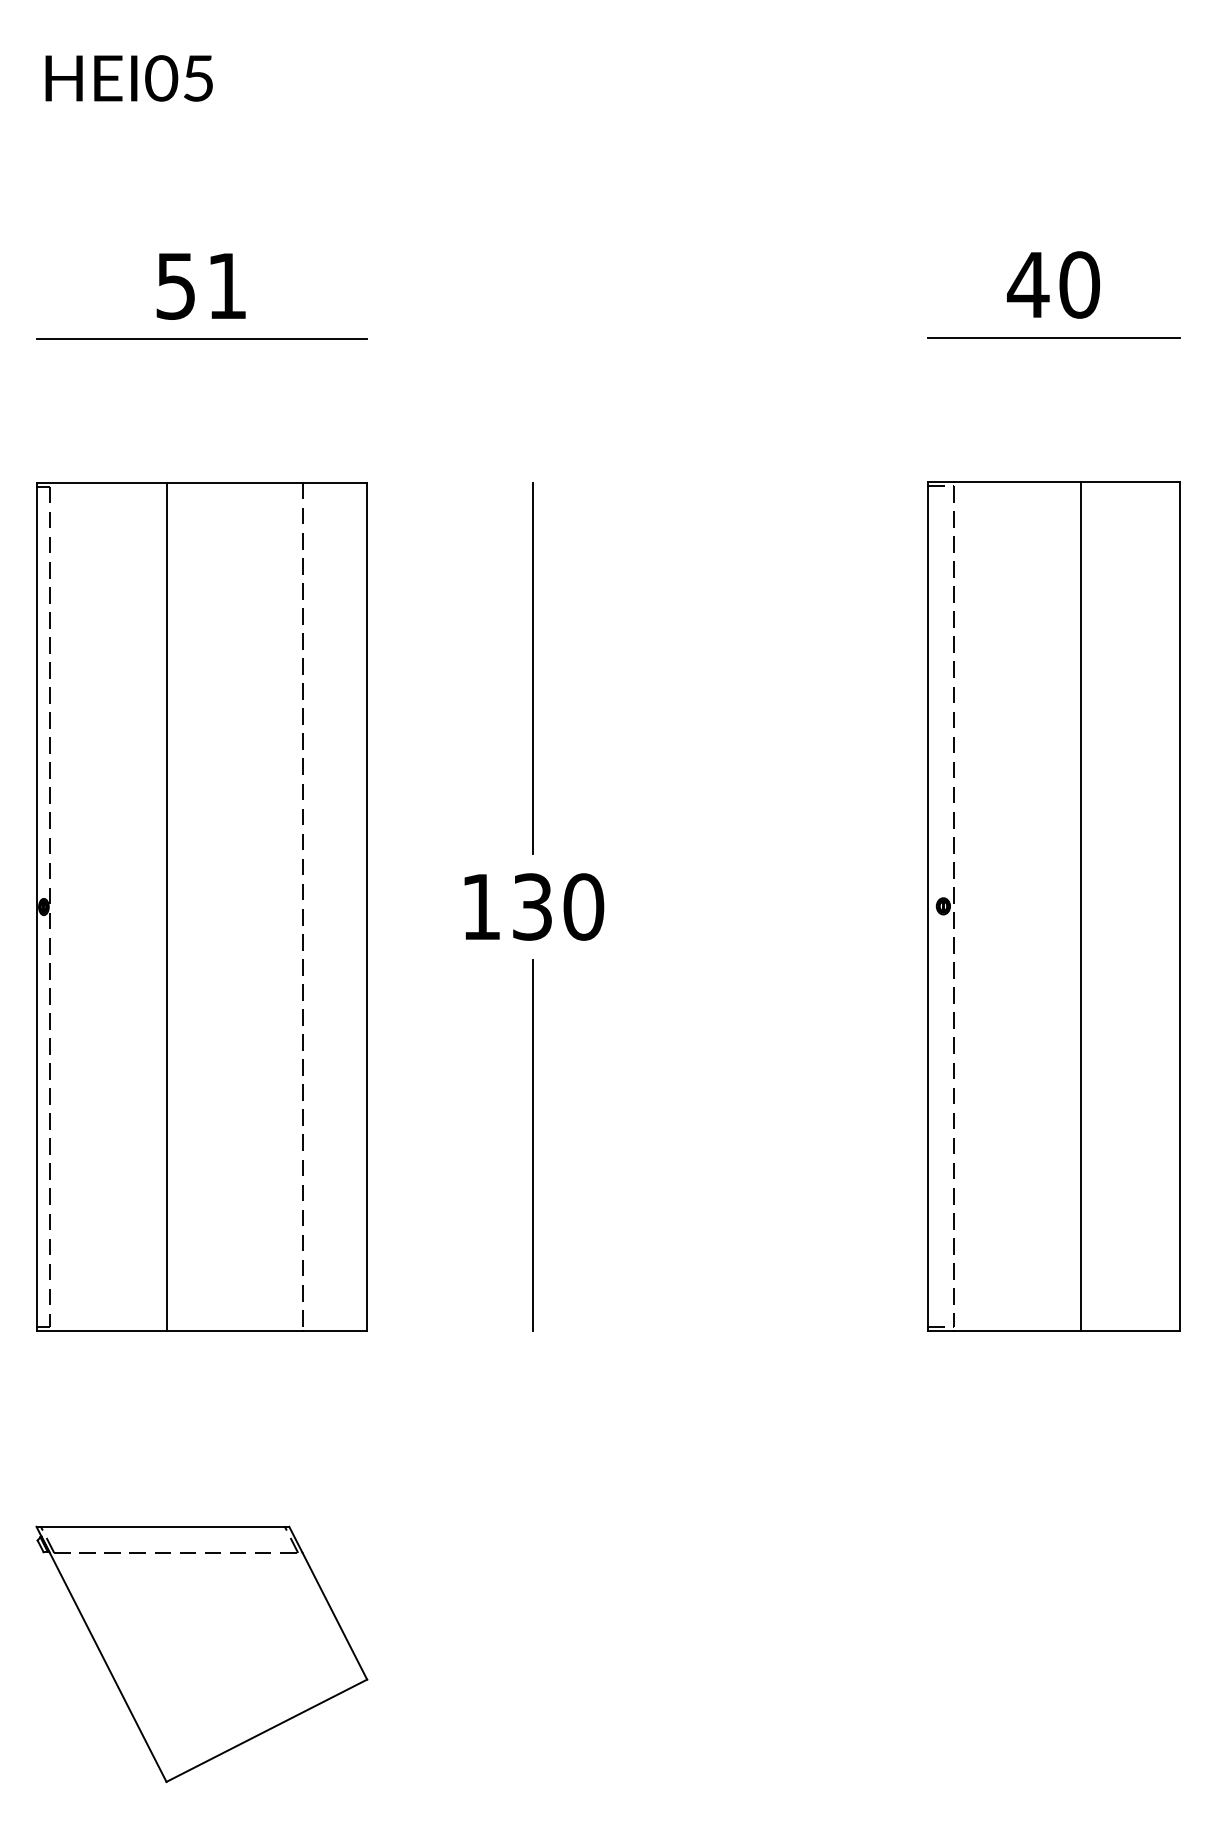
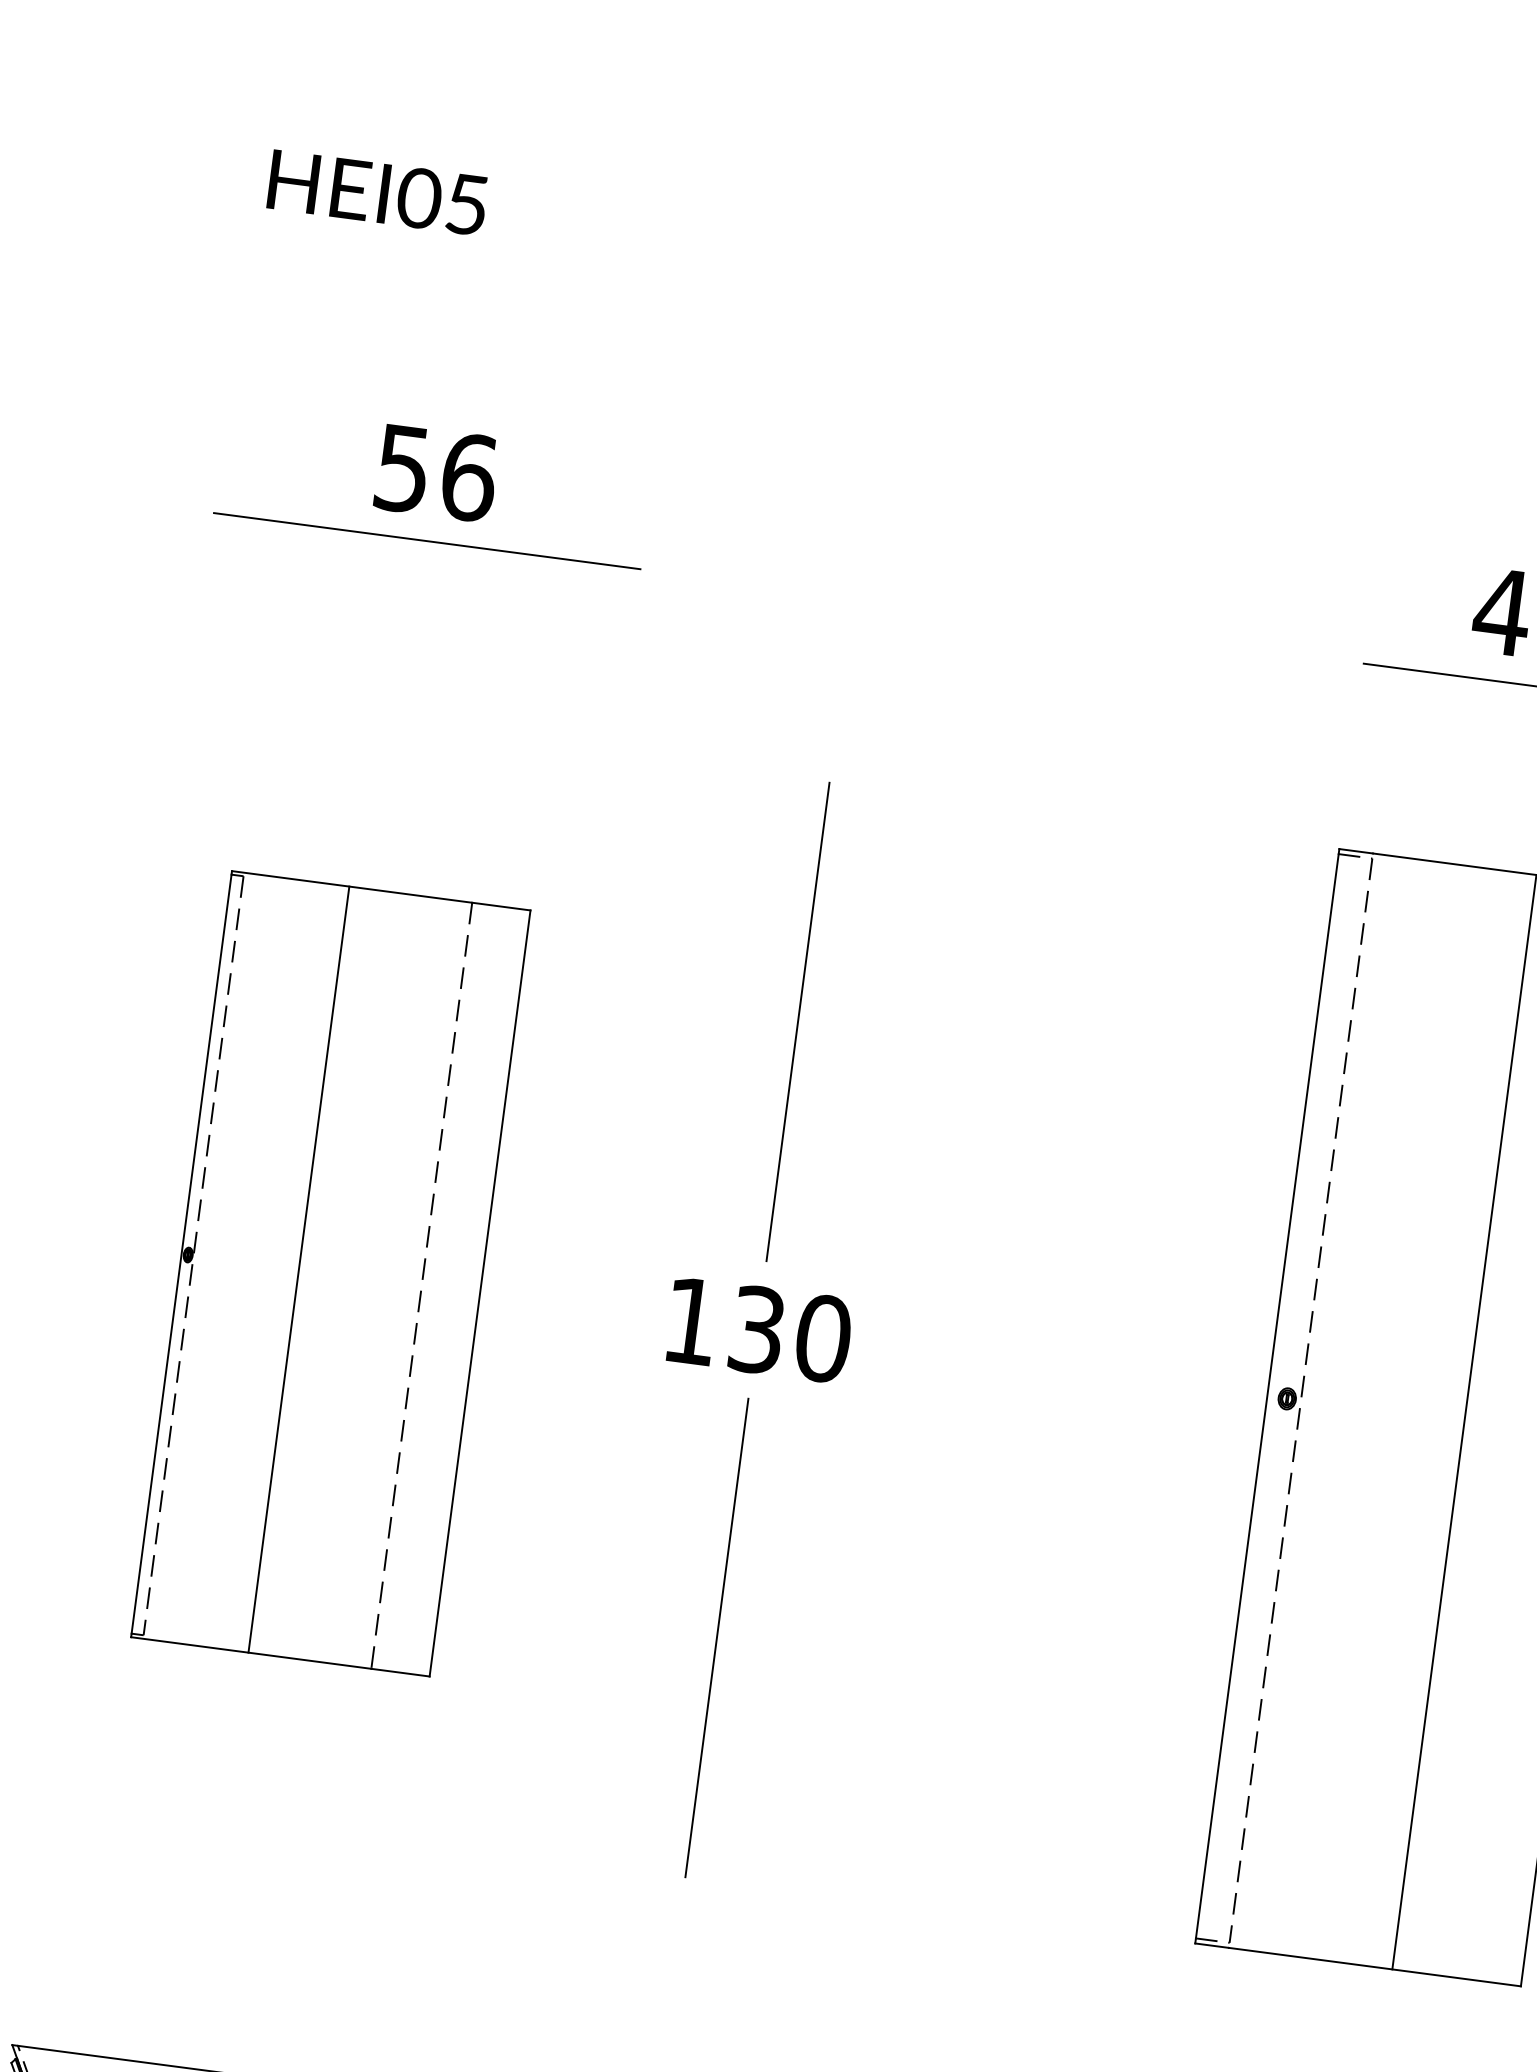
text: (227, 285) -> (469, 476), 51 -> 56
part: (201, 906) -> (330, 1273), size x0.7

